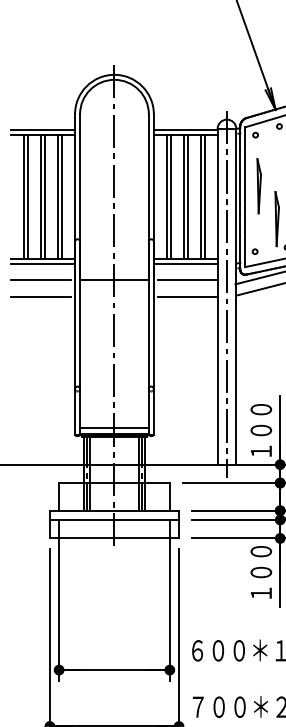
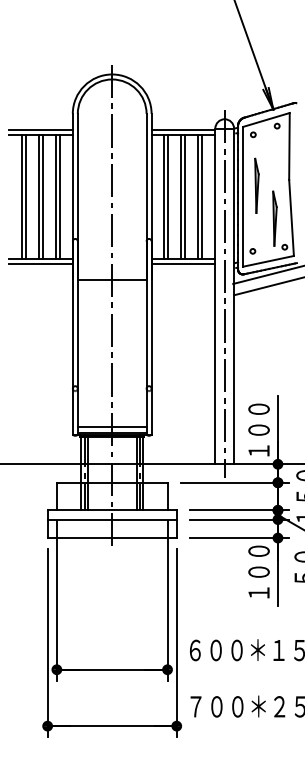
line: (41, 279) -> (39, 279), removed
line: (187, 279) -> (185, 279), removed
line: (40, 296) -> (38, 296), removed
line: (187, 296) -> (185, 296), removed

